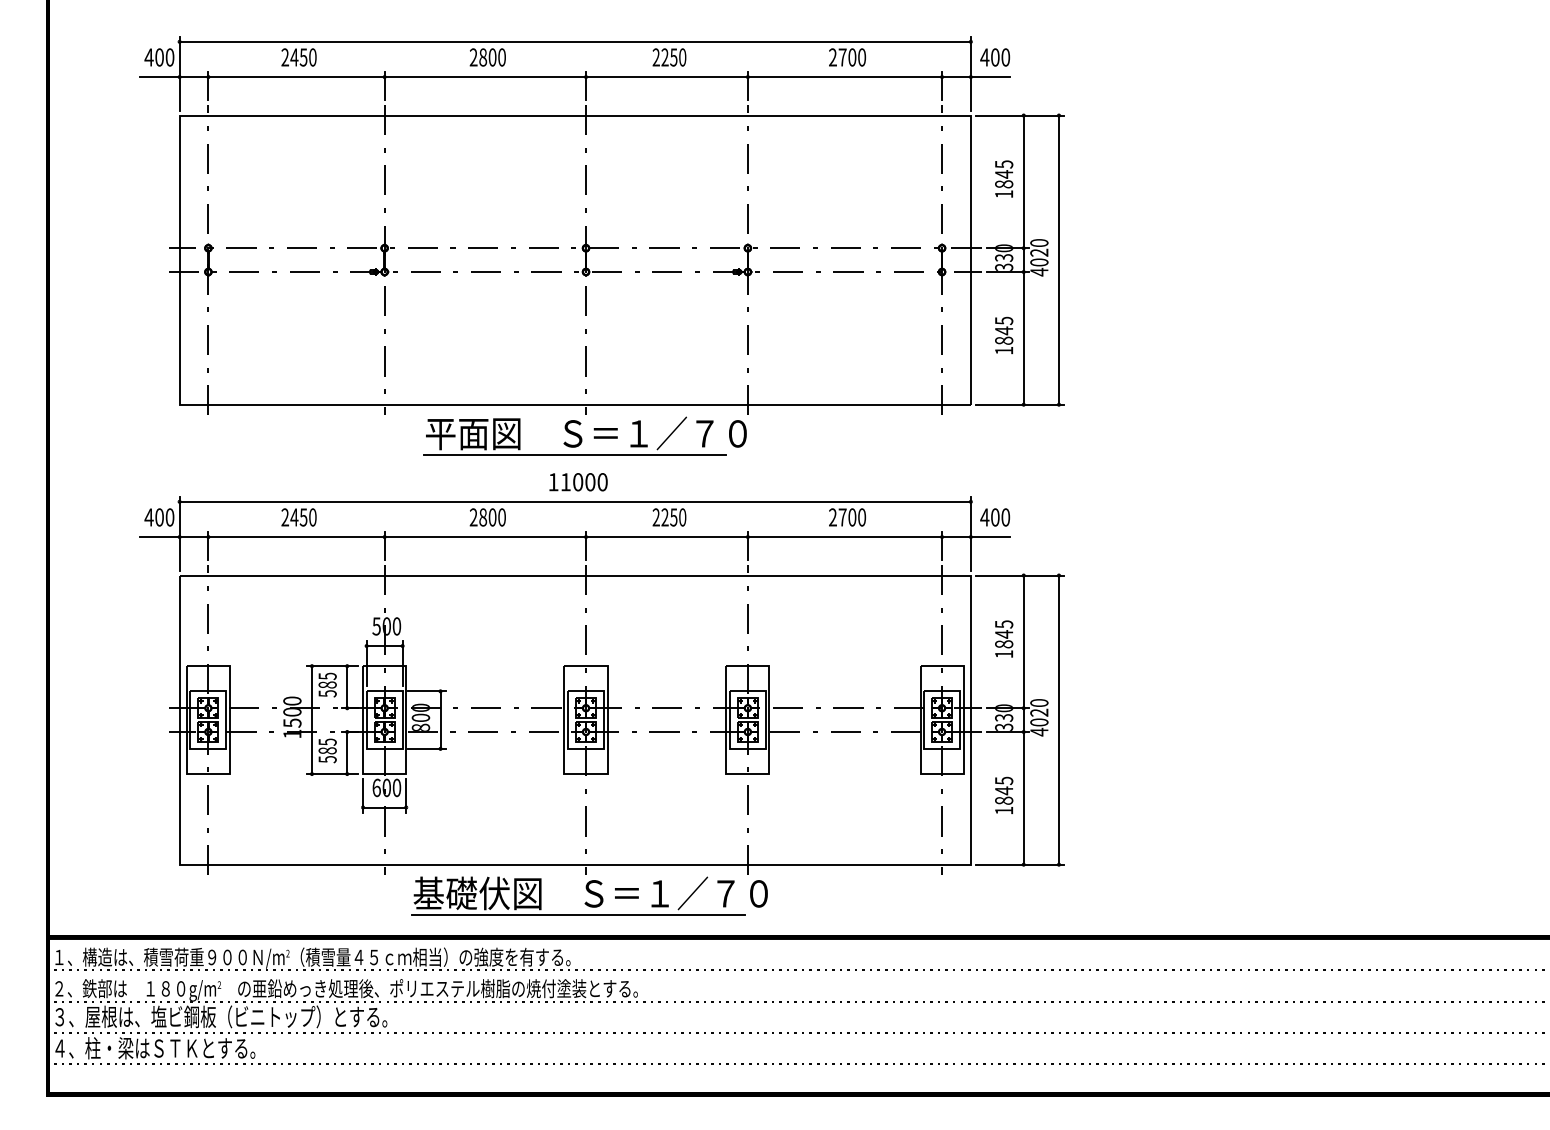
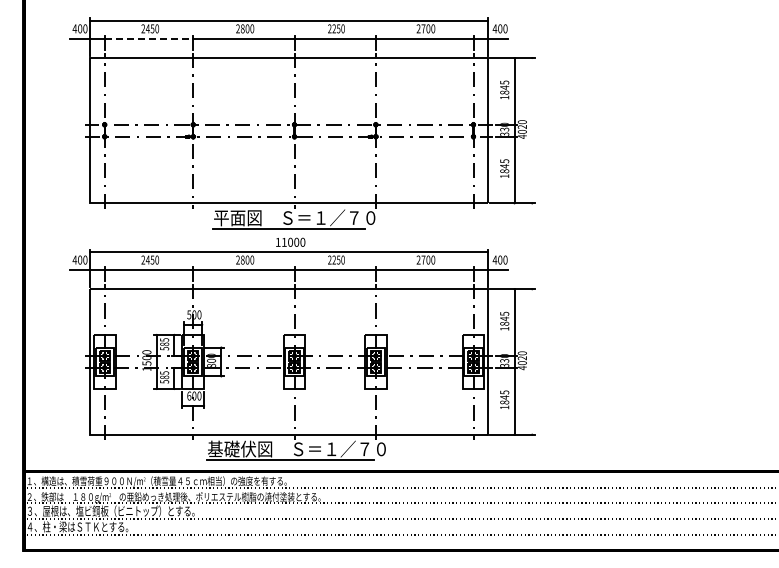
line: (297, 76) -> (149, 38), solid -> dashed
line: (1059, 259) -> (532, 130), removed
line: (1059, 719) -> (532, 361), removed

